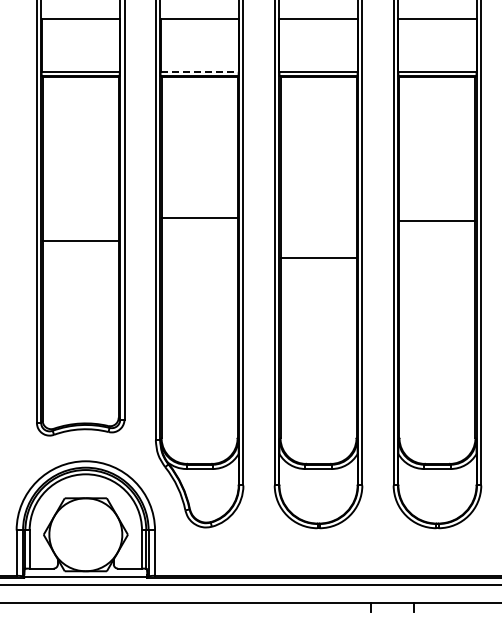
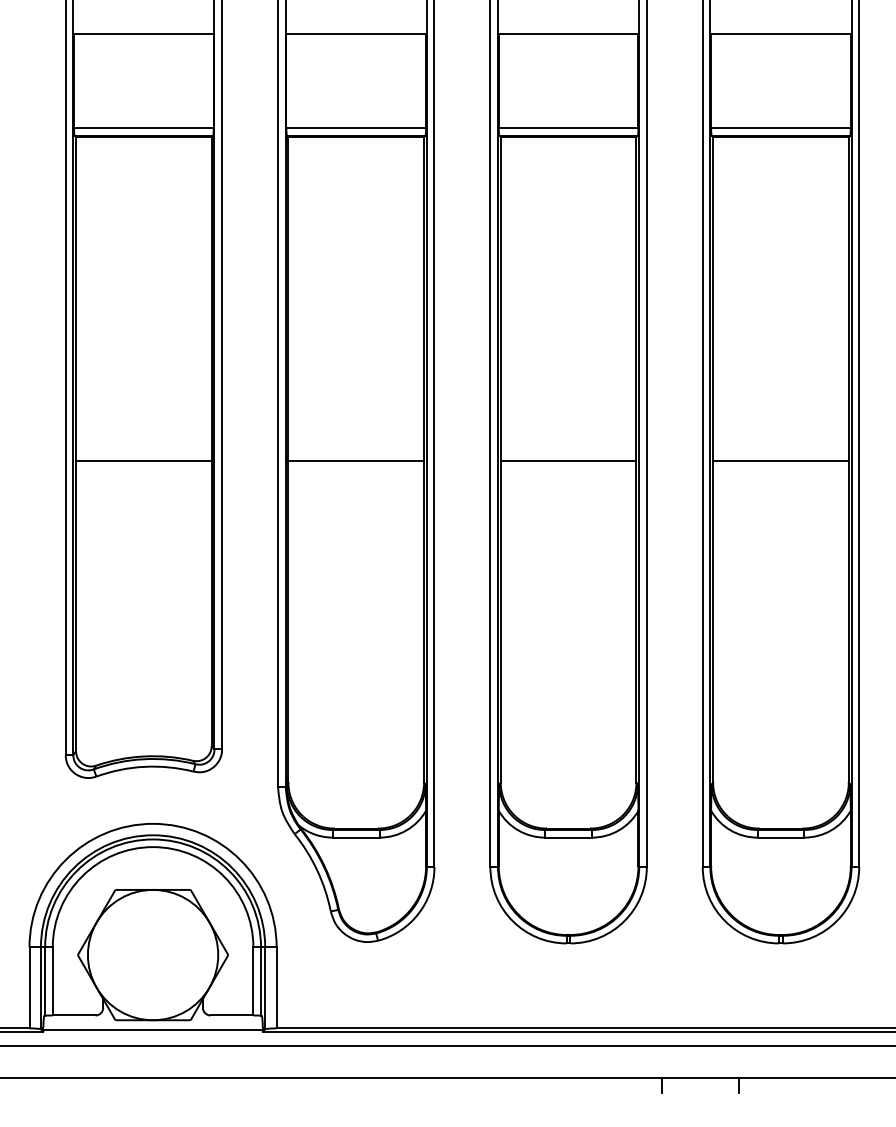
line: (200, 71) -> (357, 127), dashed -> solid
line: (199, 217) -> (356, 459), moved
line: (437, 220) -> (781, 459), moved
line: (80, 240) -> (143, 459), moved

